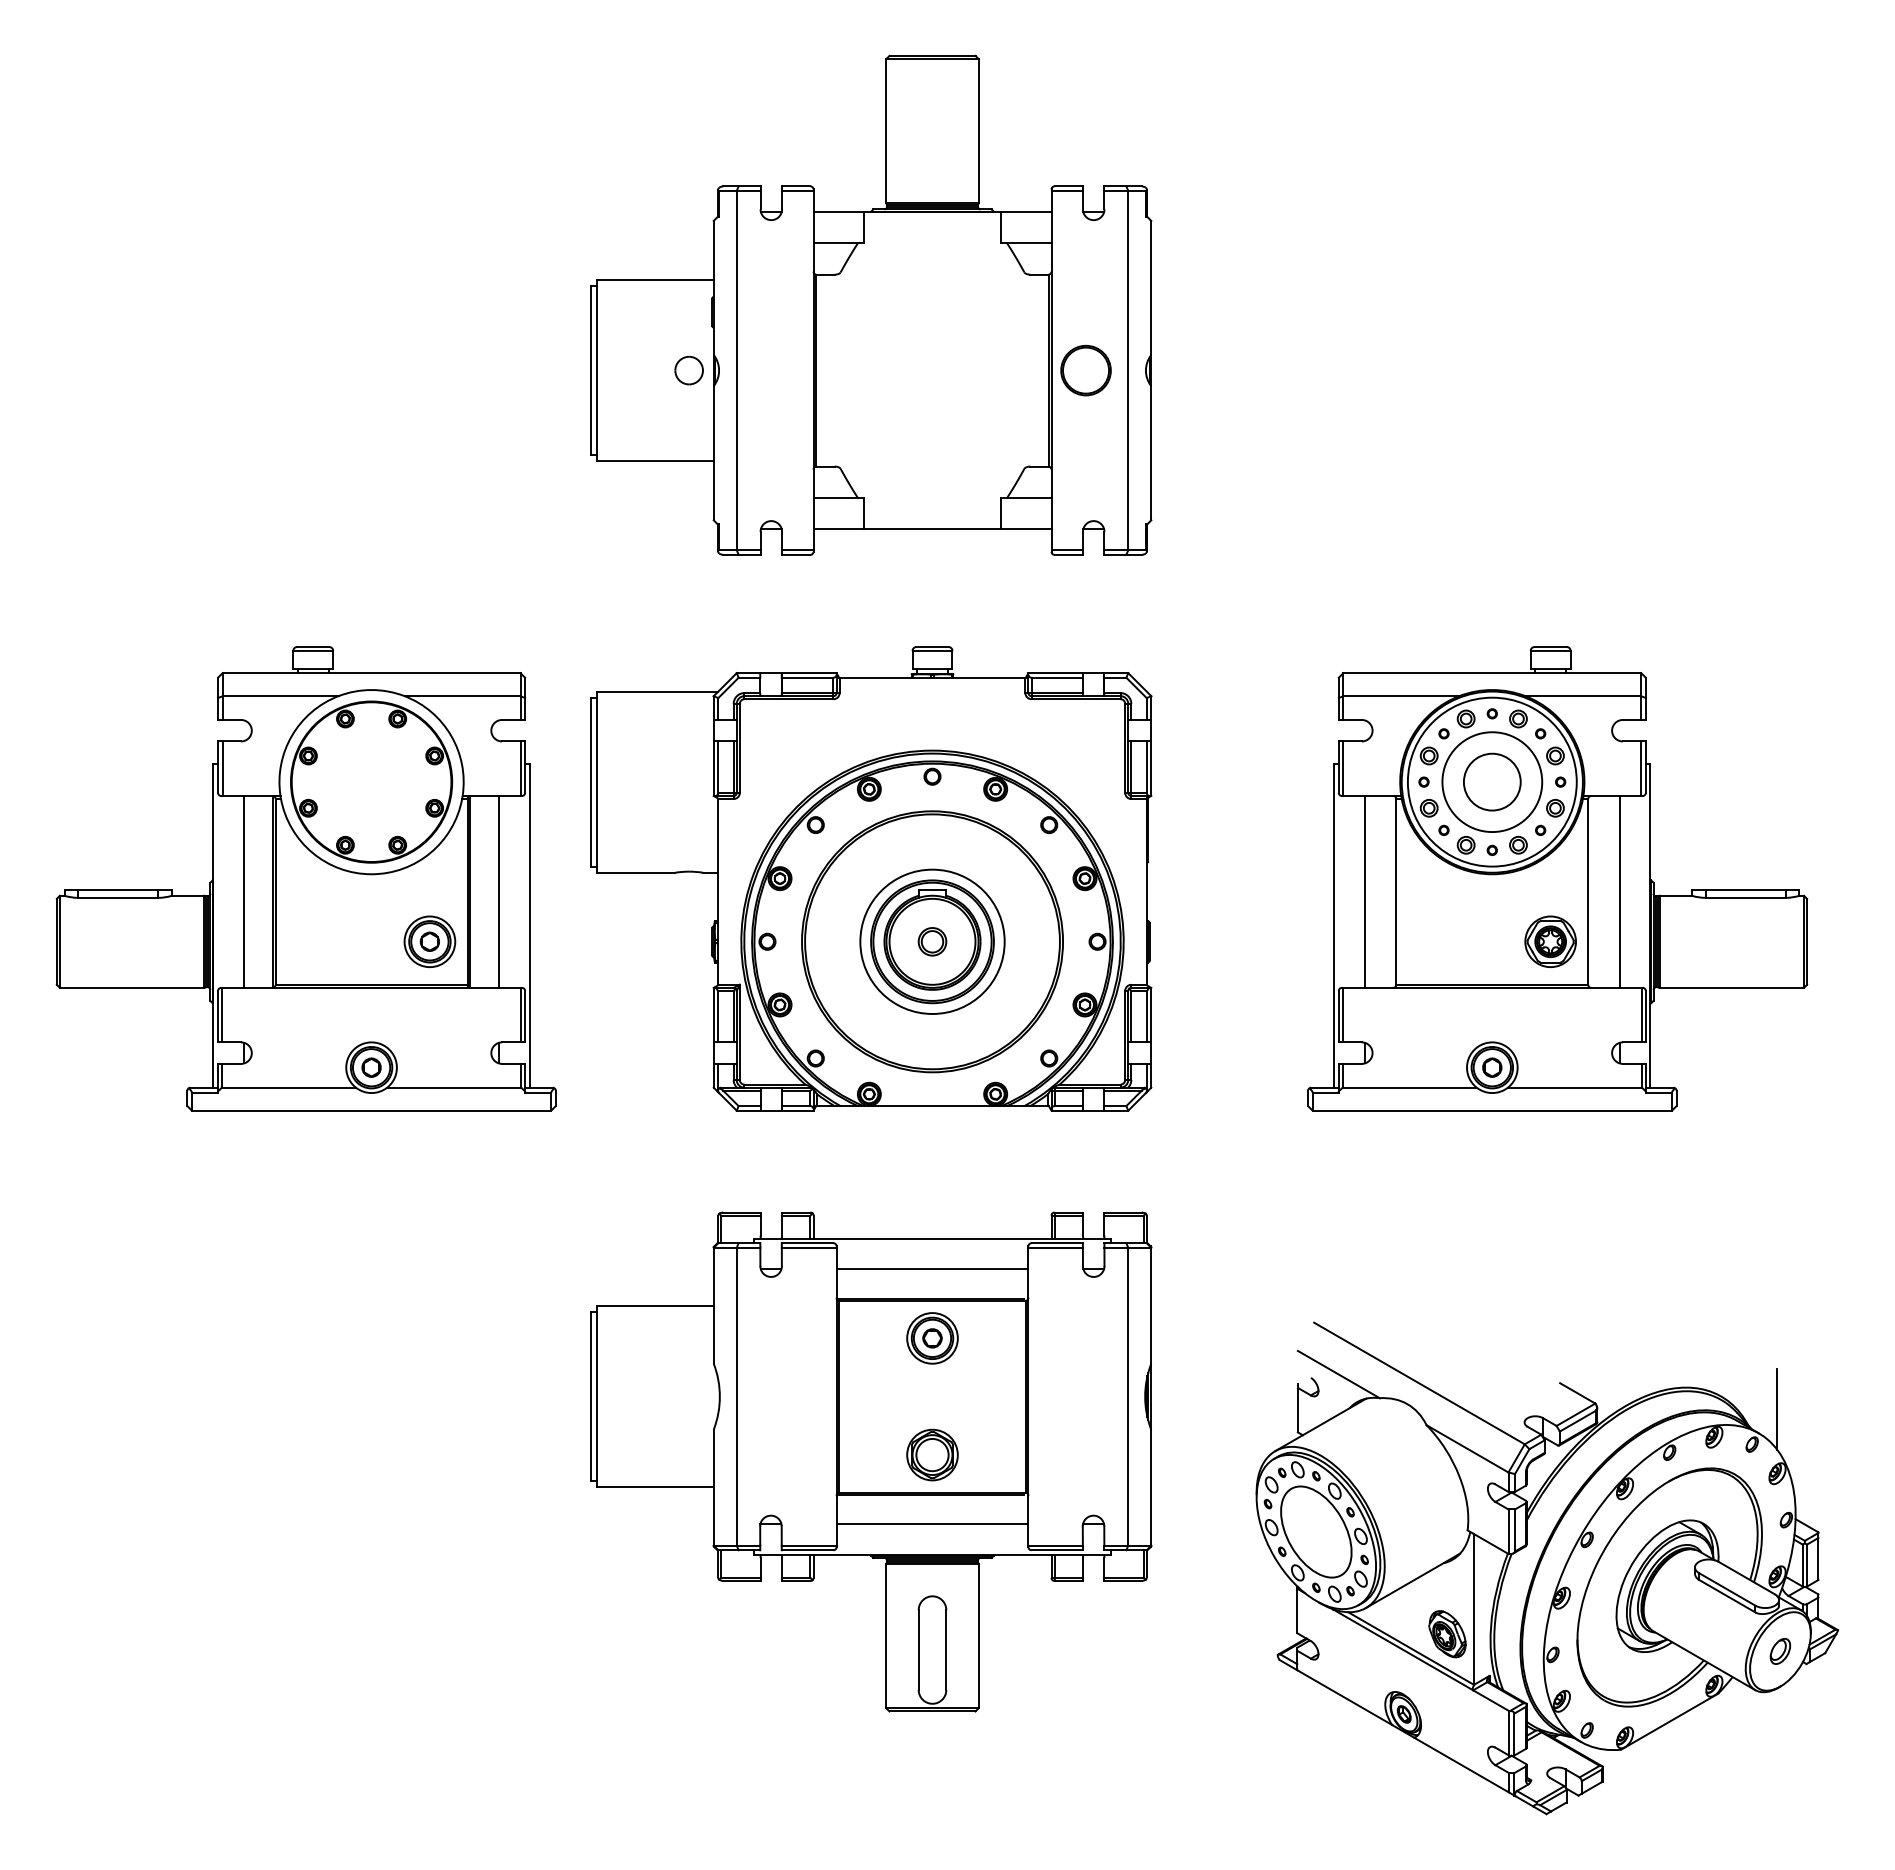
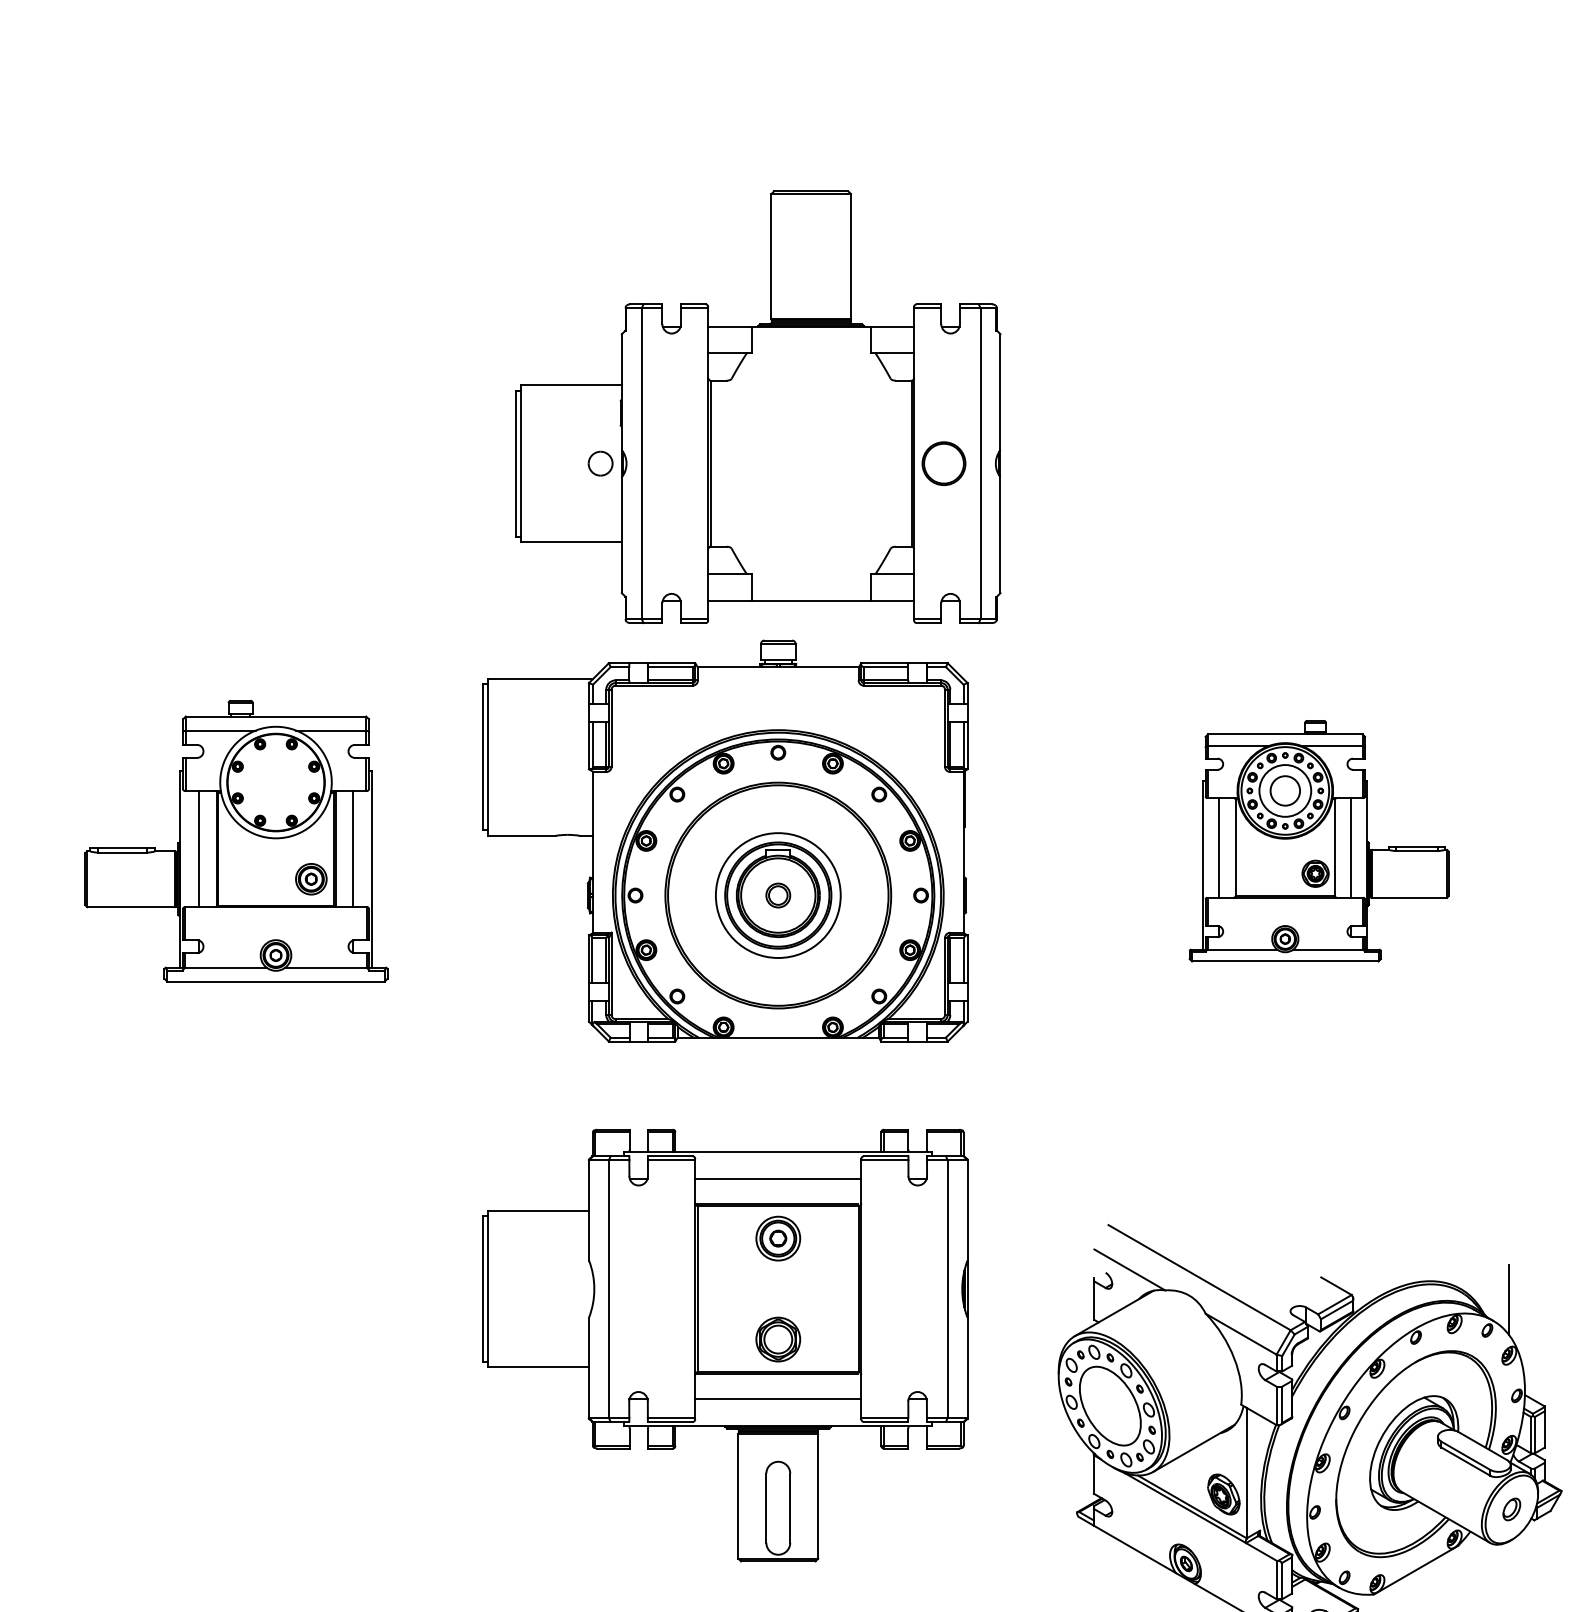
part: (871, 304) -> (758, 406), moved
part: (305, 878) -> (235, 840), size x0.7
part: (1557, 878) -> (1318, 840), size x0.6

